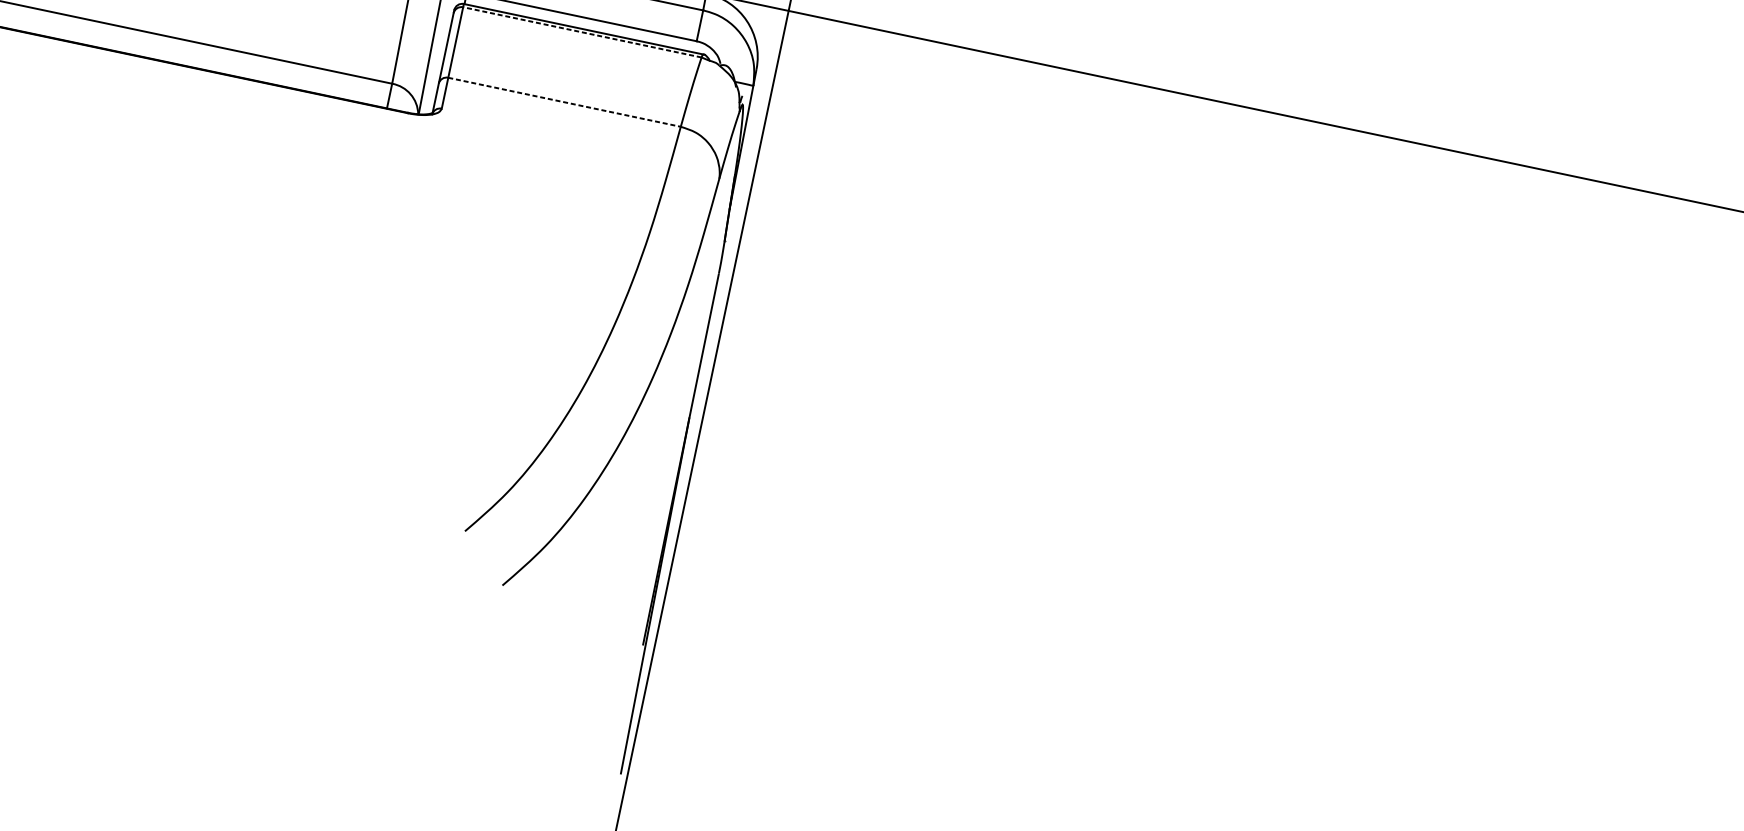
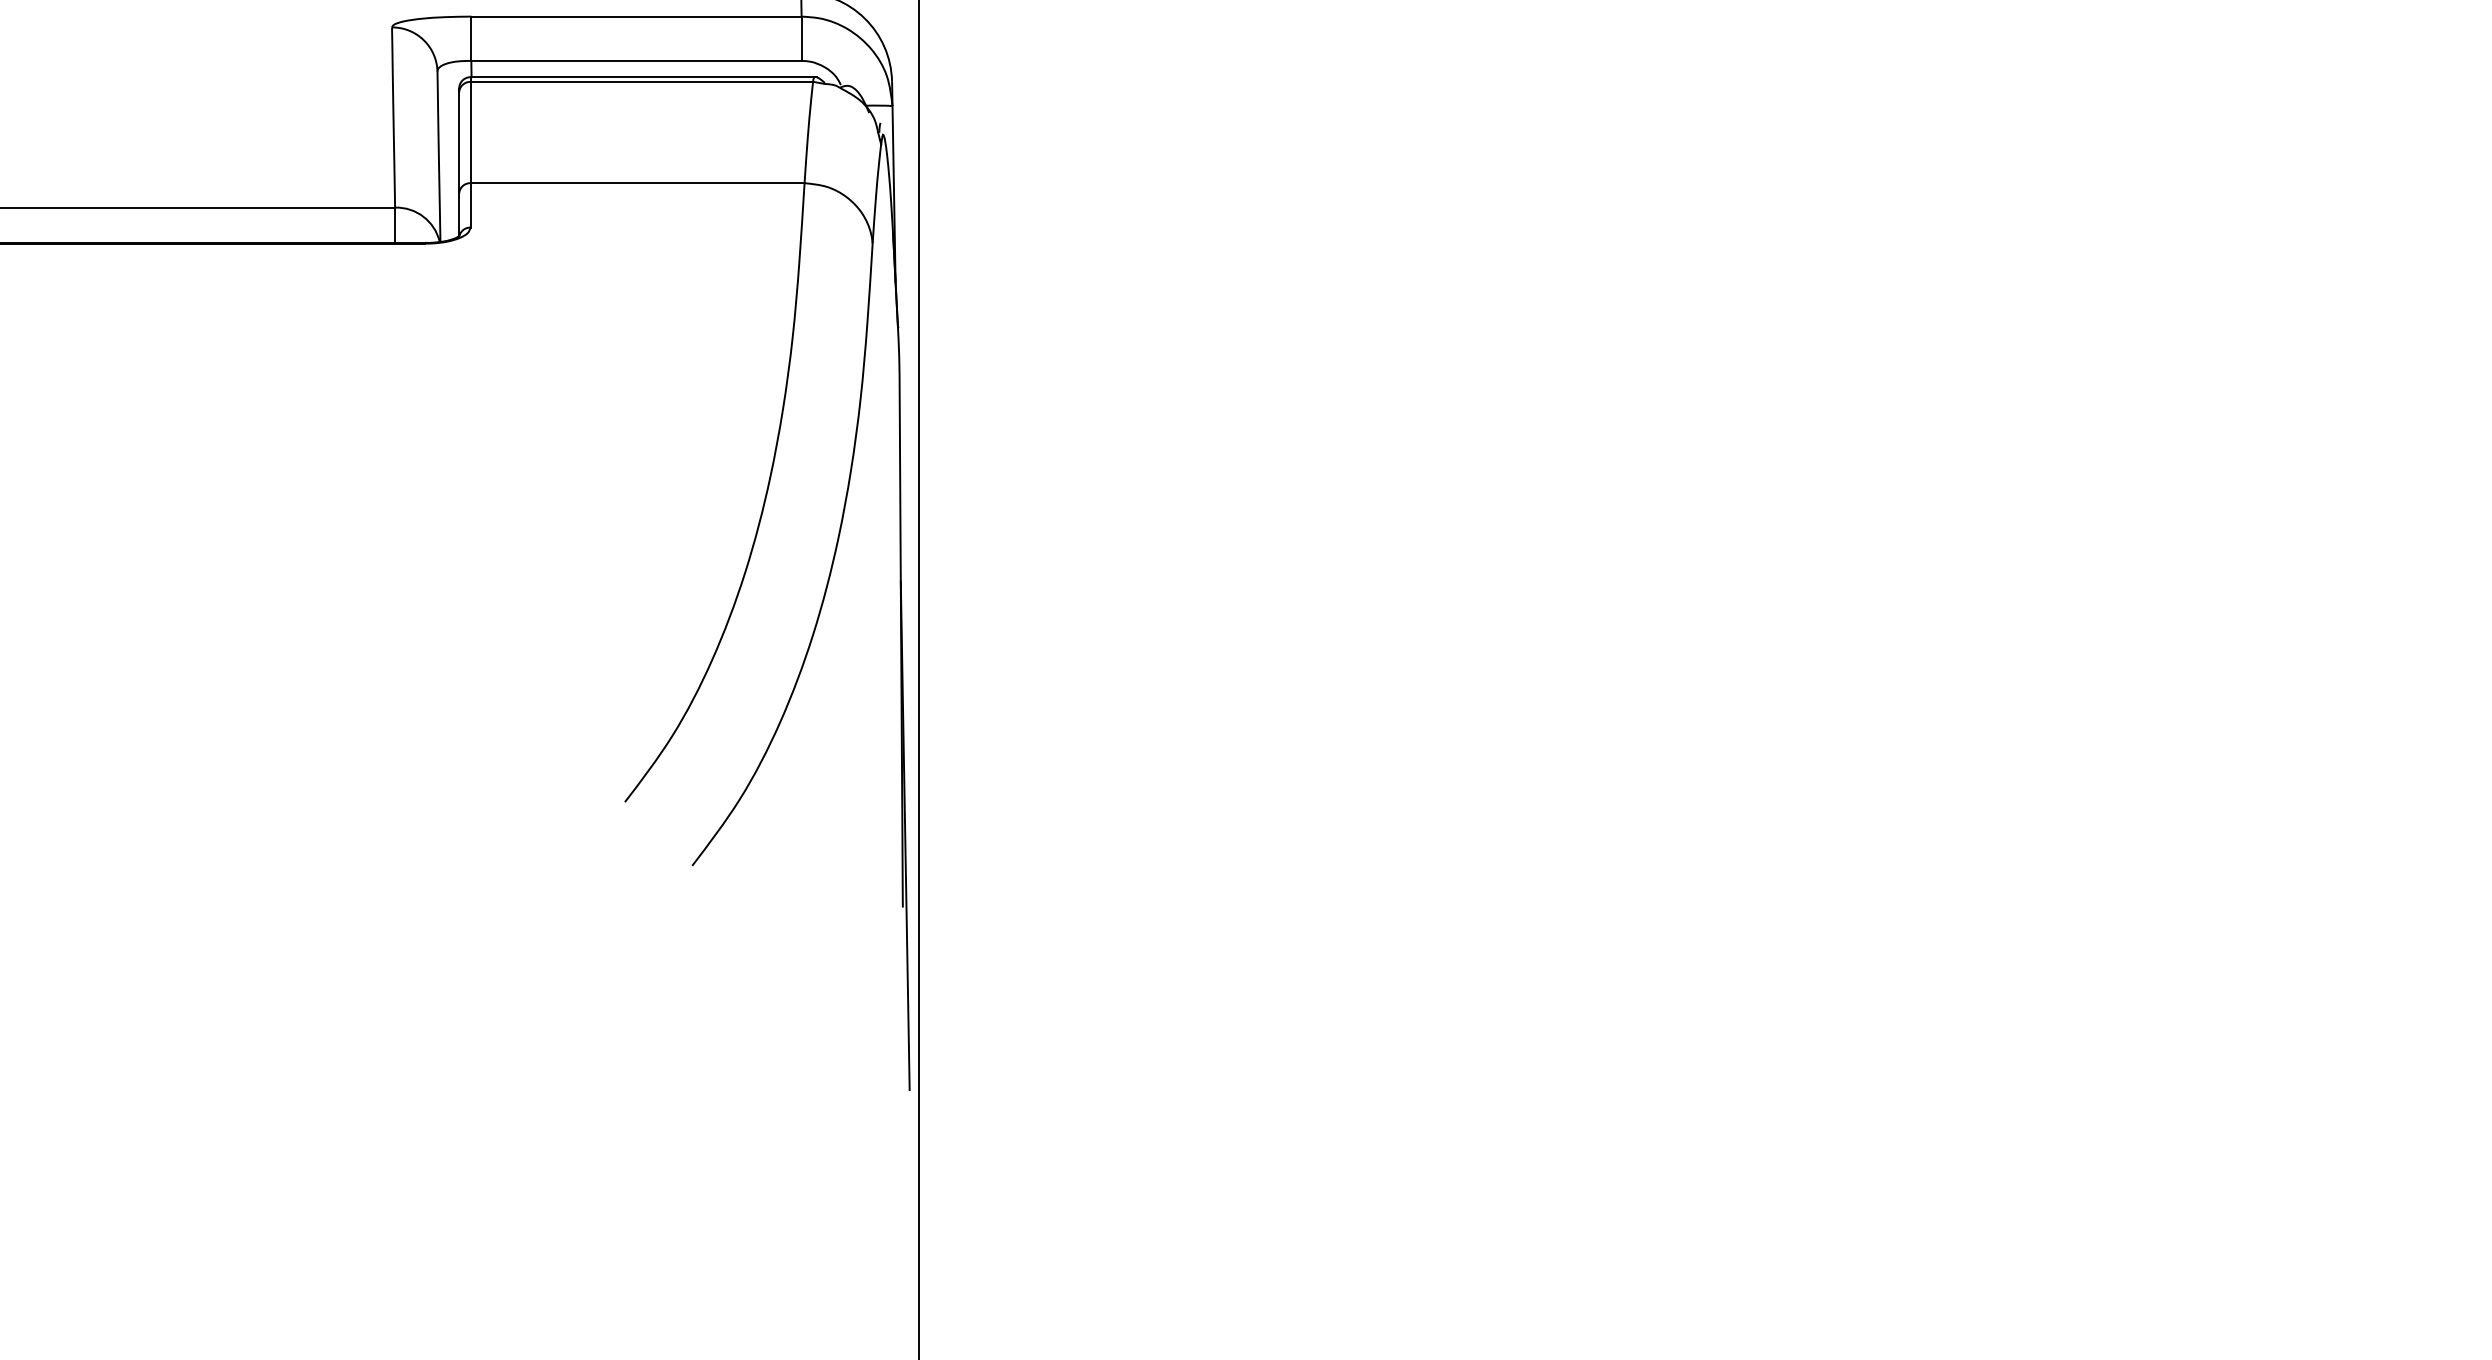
line: (582, 32) -> (641, 81), dashed -> solid
line: (565, 102) -> (638, 183), dashed -> solid

